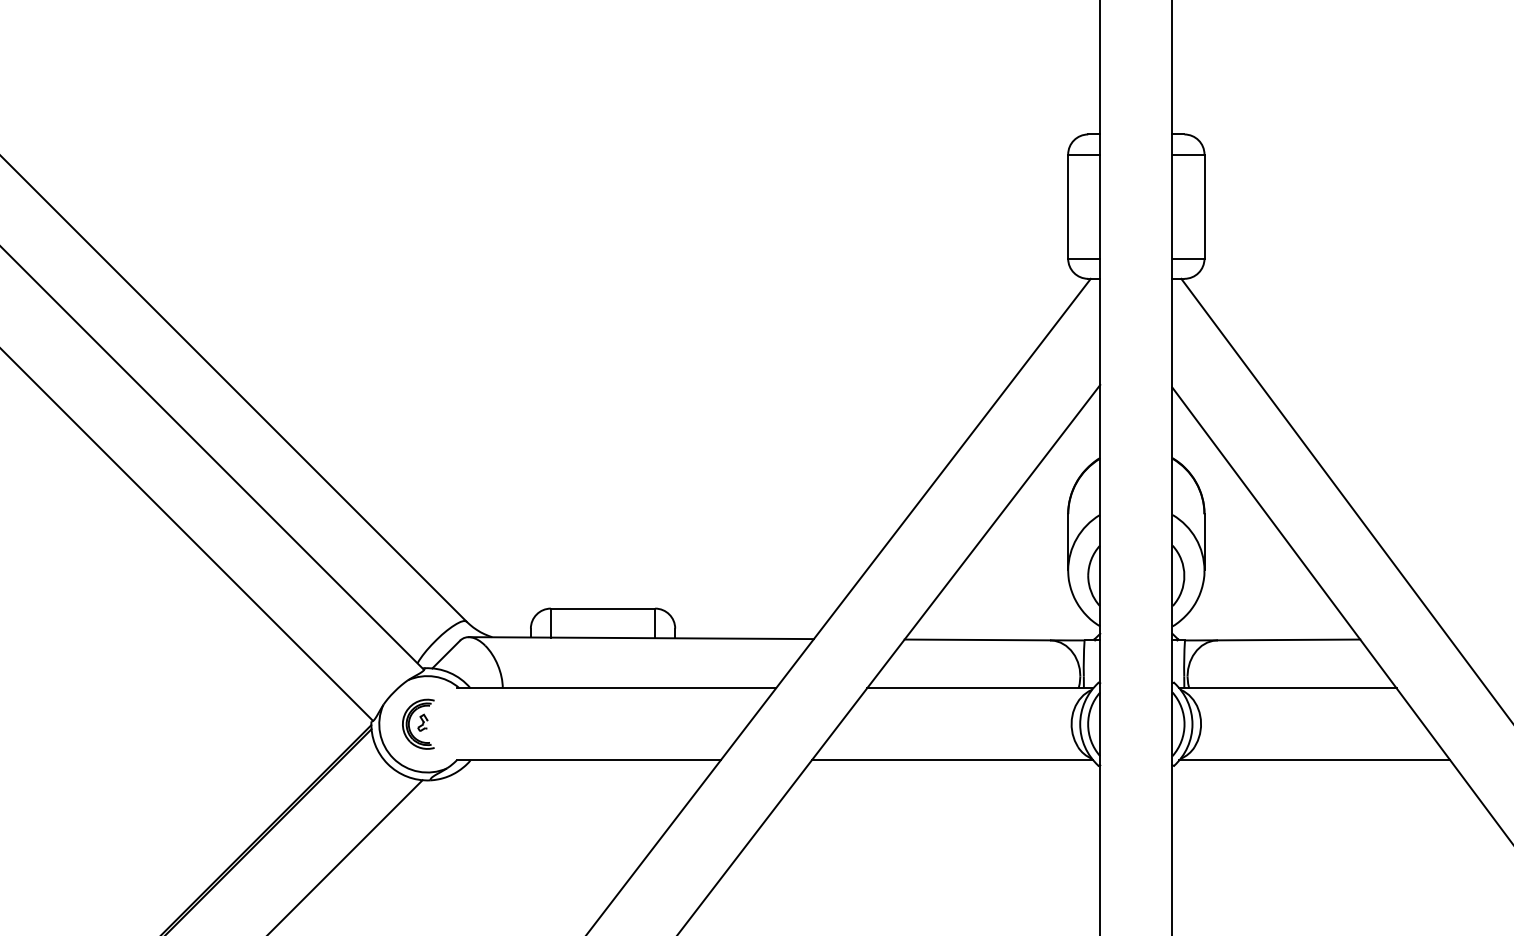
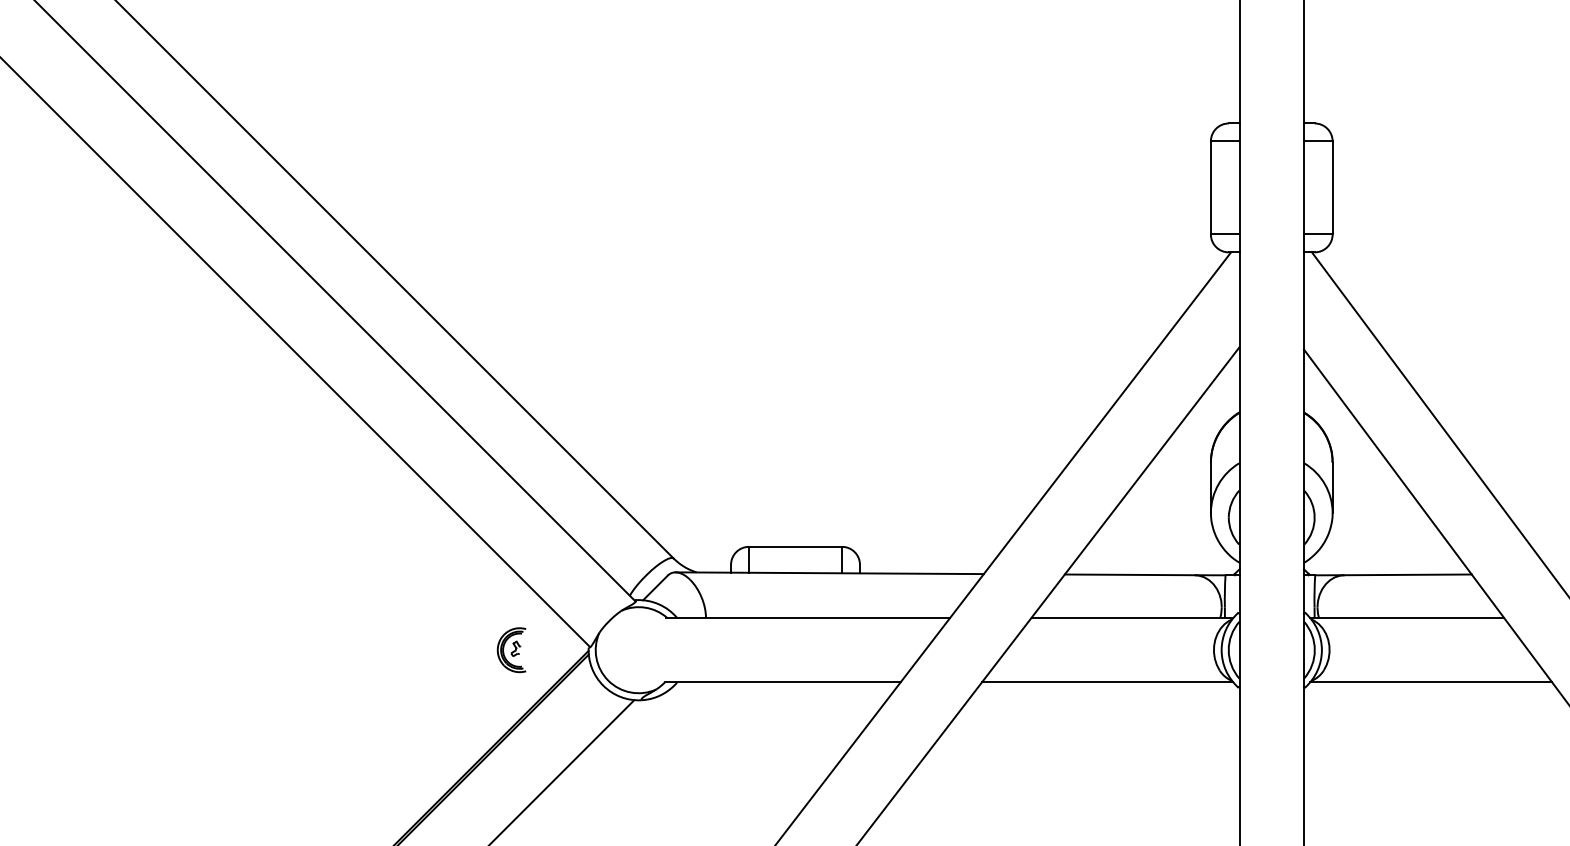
part: (418, 724) -> (511, 650), moved

